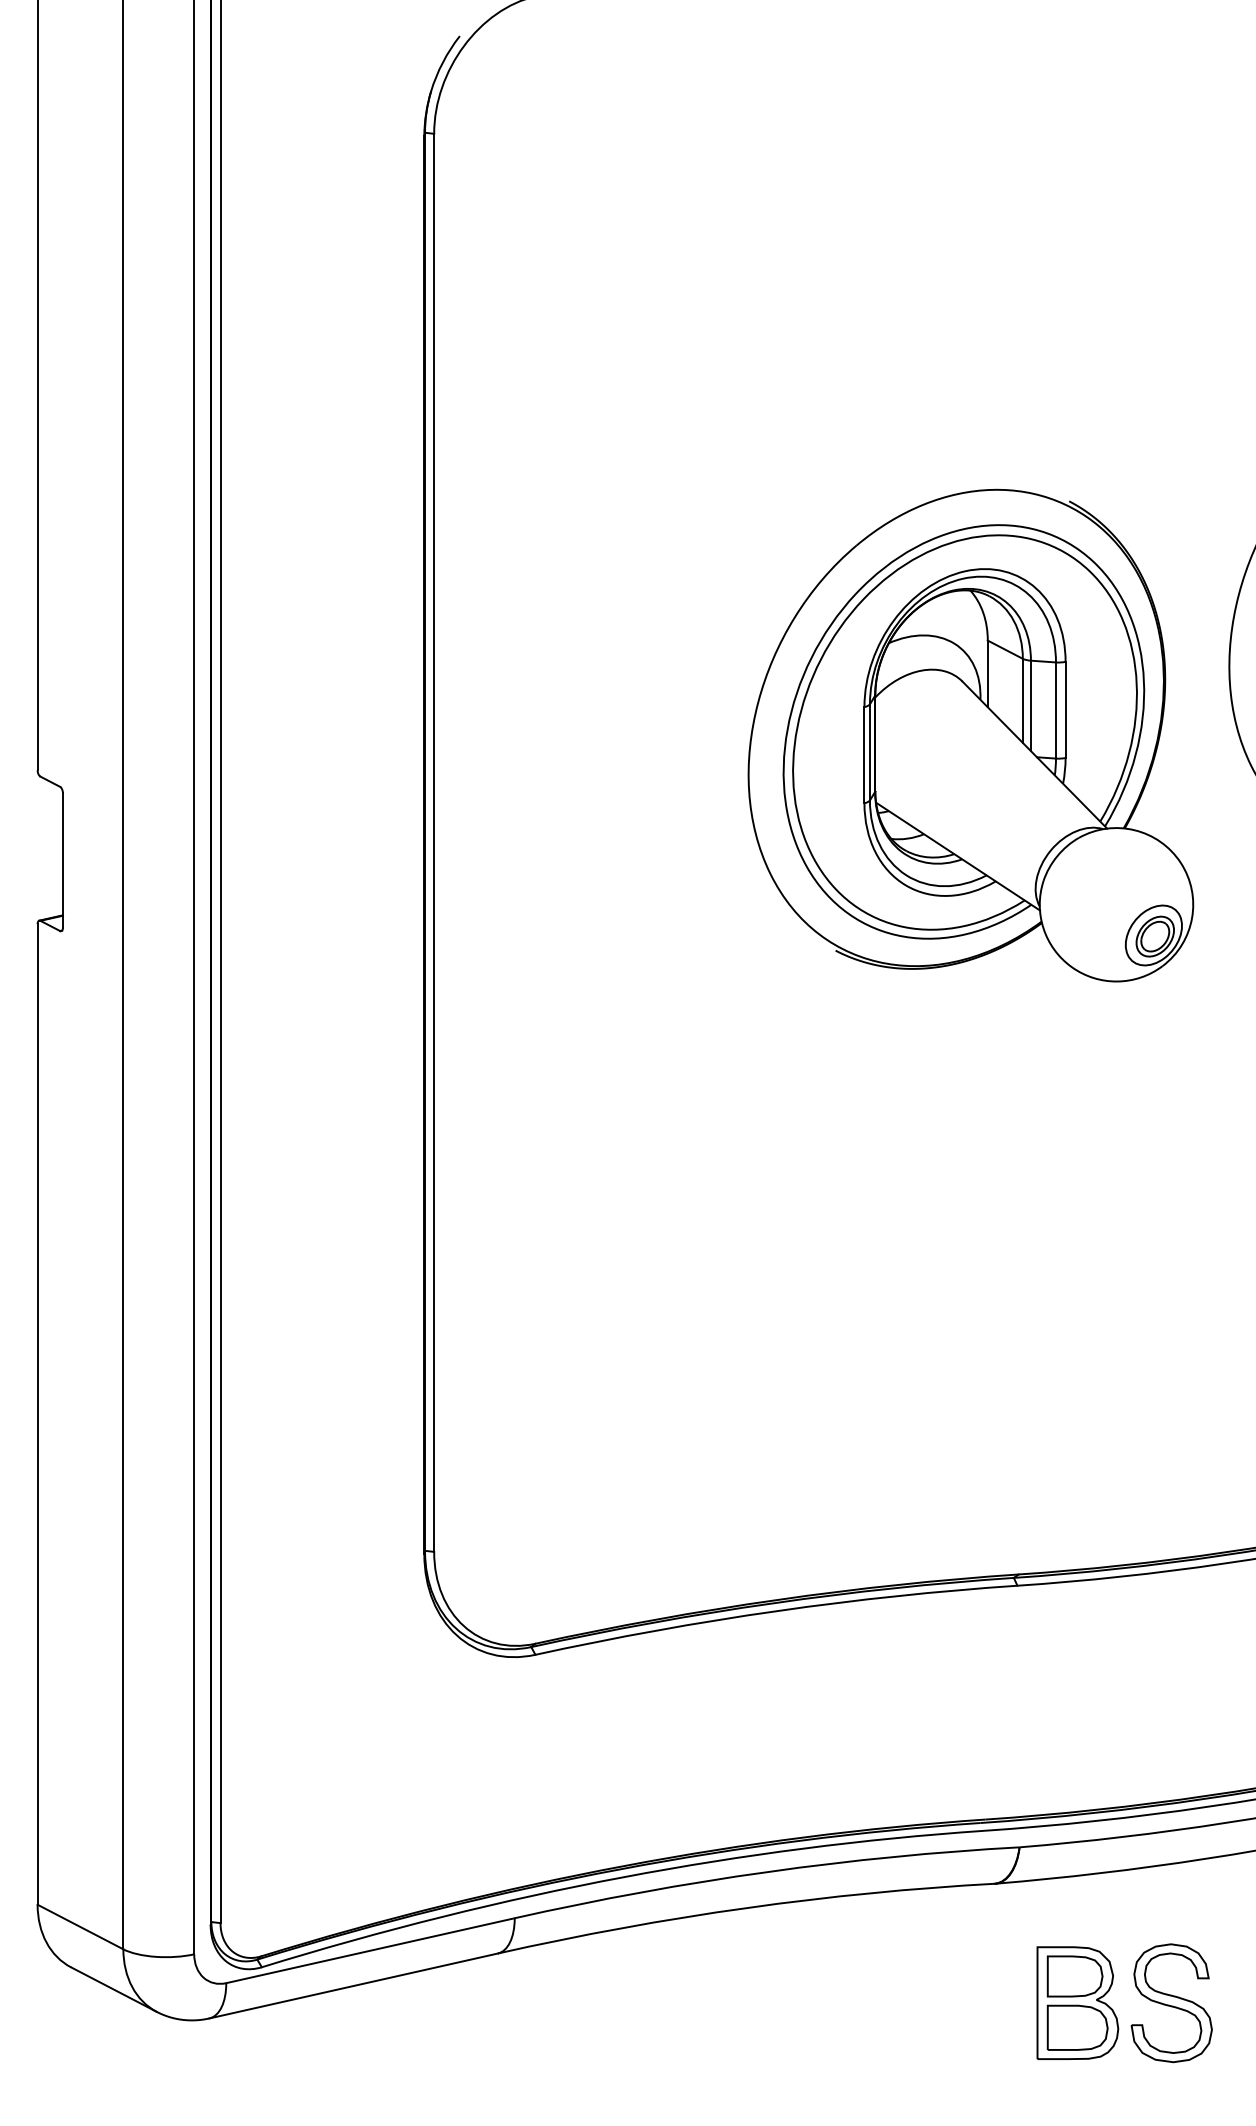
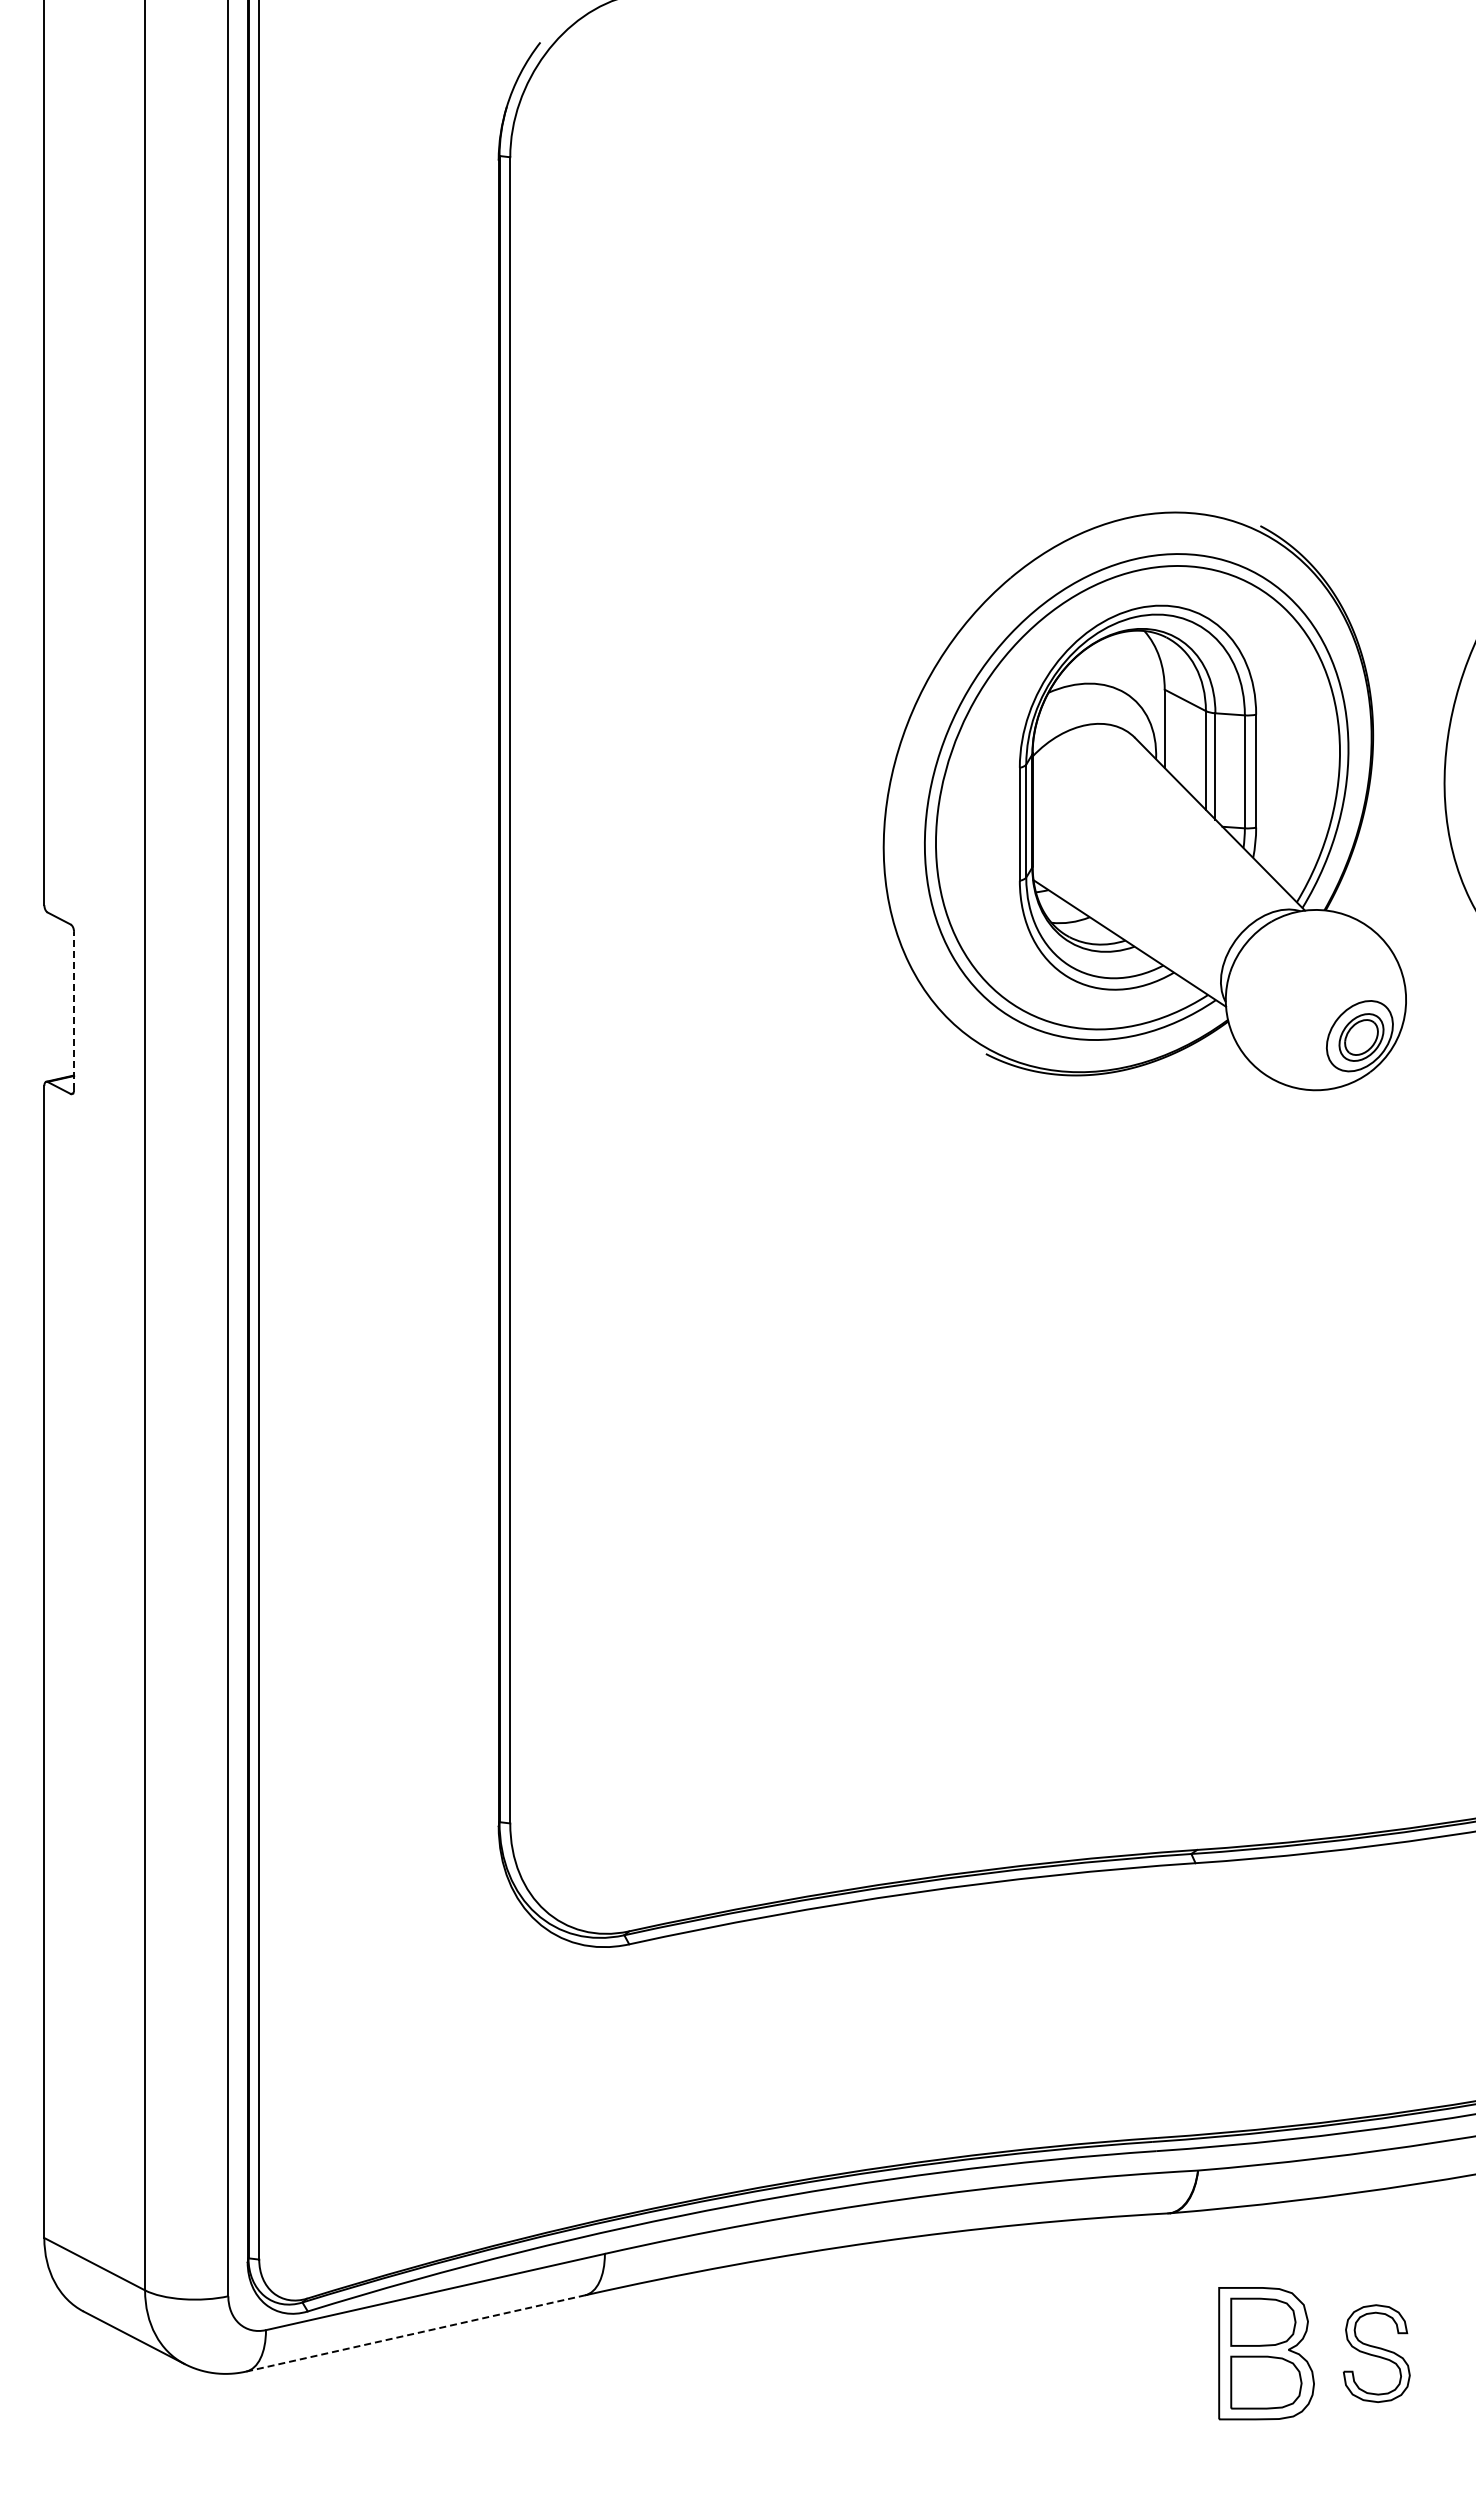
part: (970, 735) -> (1144, 801), moved
line: (63, 860) -> (74, 1010), solid -> dashed
line: (353, 1986) -> (415, 2333), solid -> dashed
part: (1171, 2003) -> (1376, 2353), size x0.7

